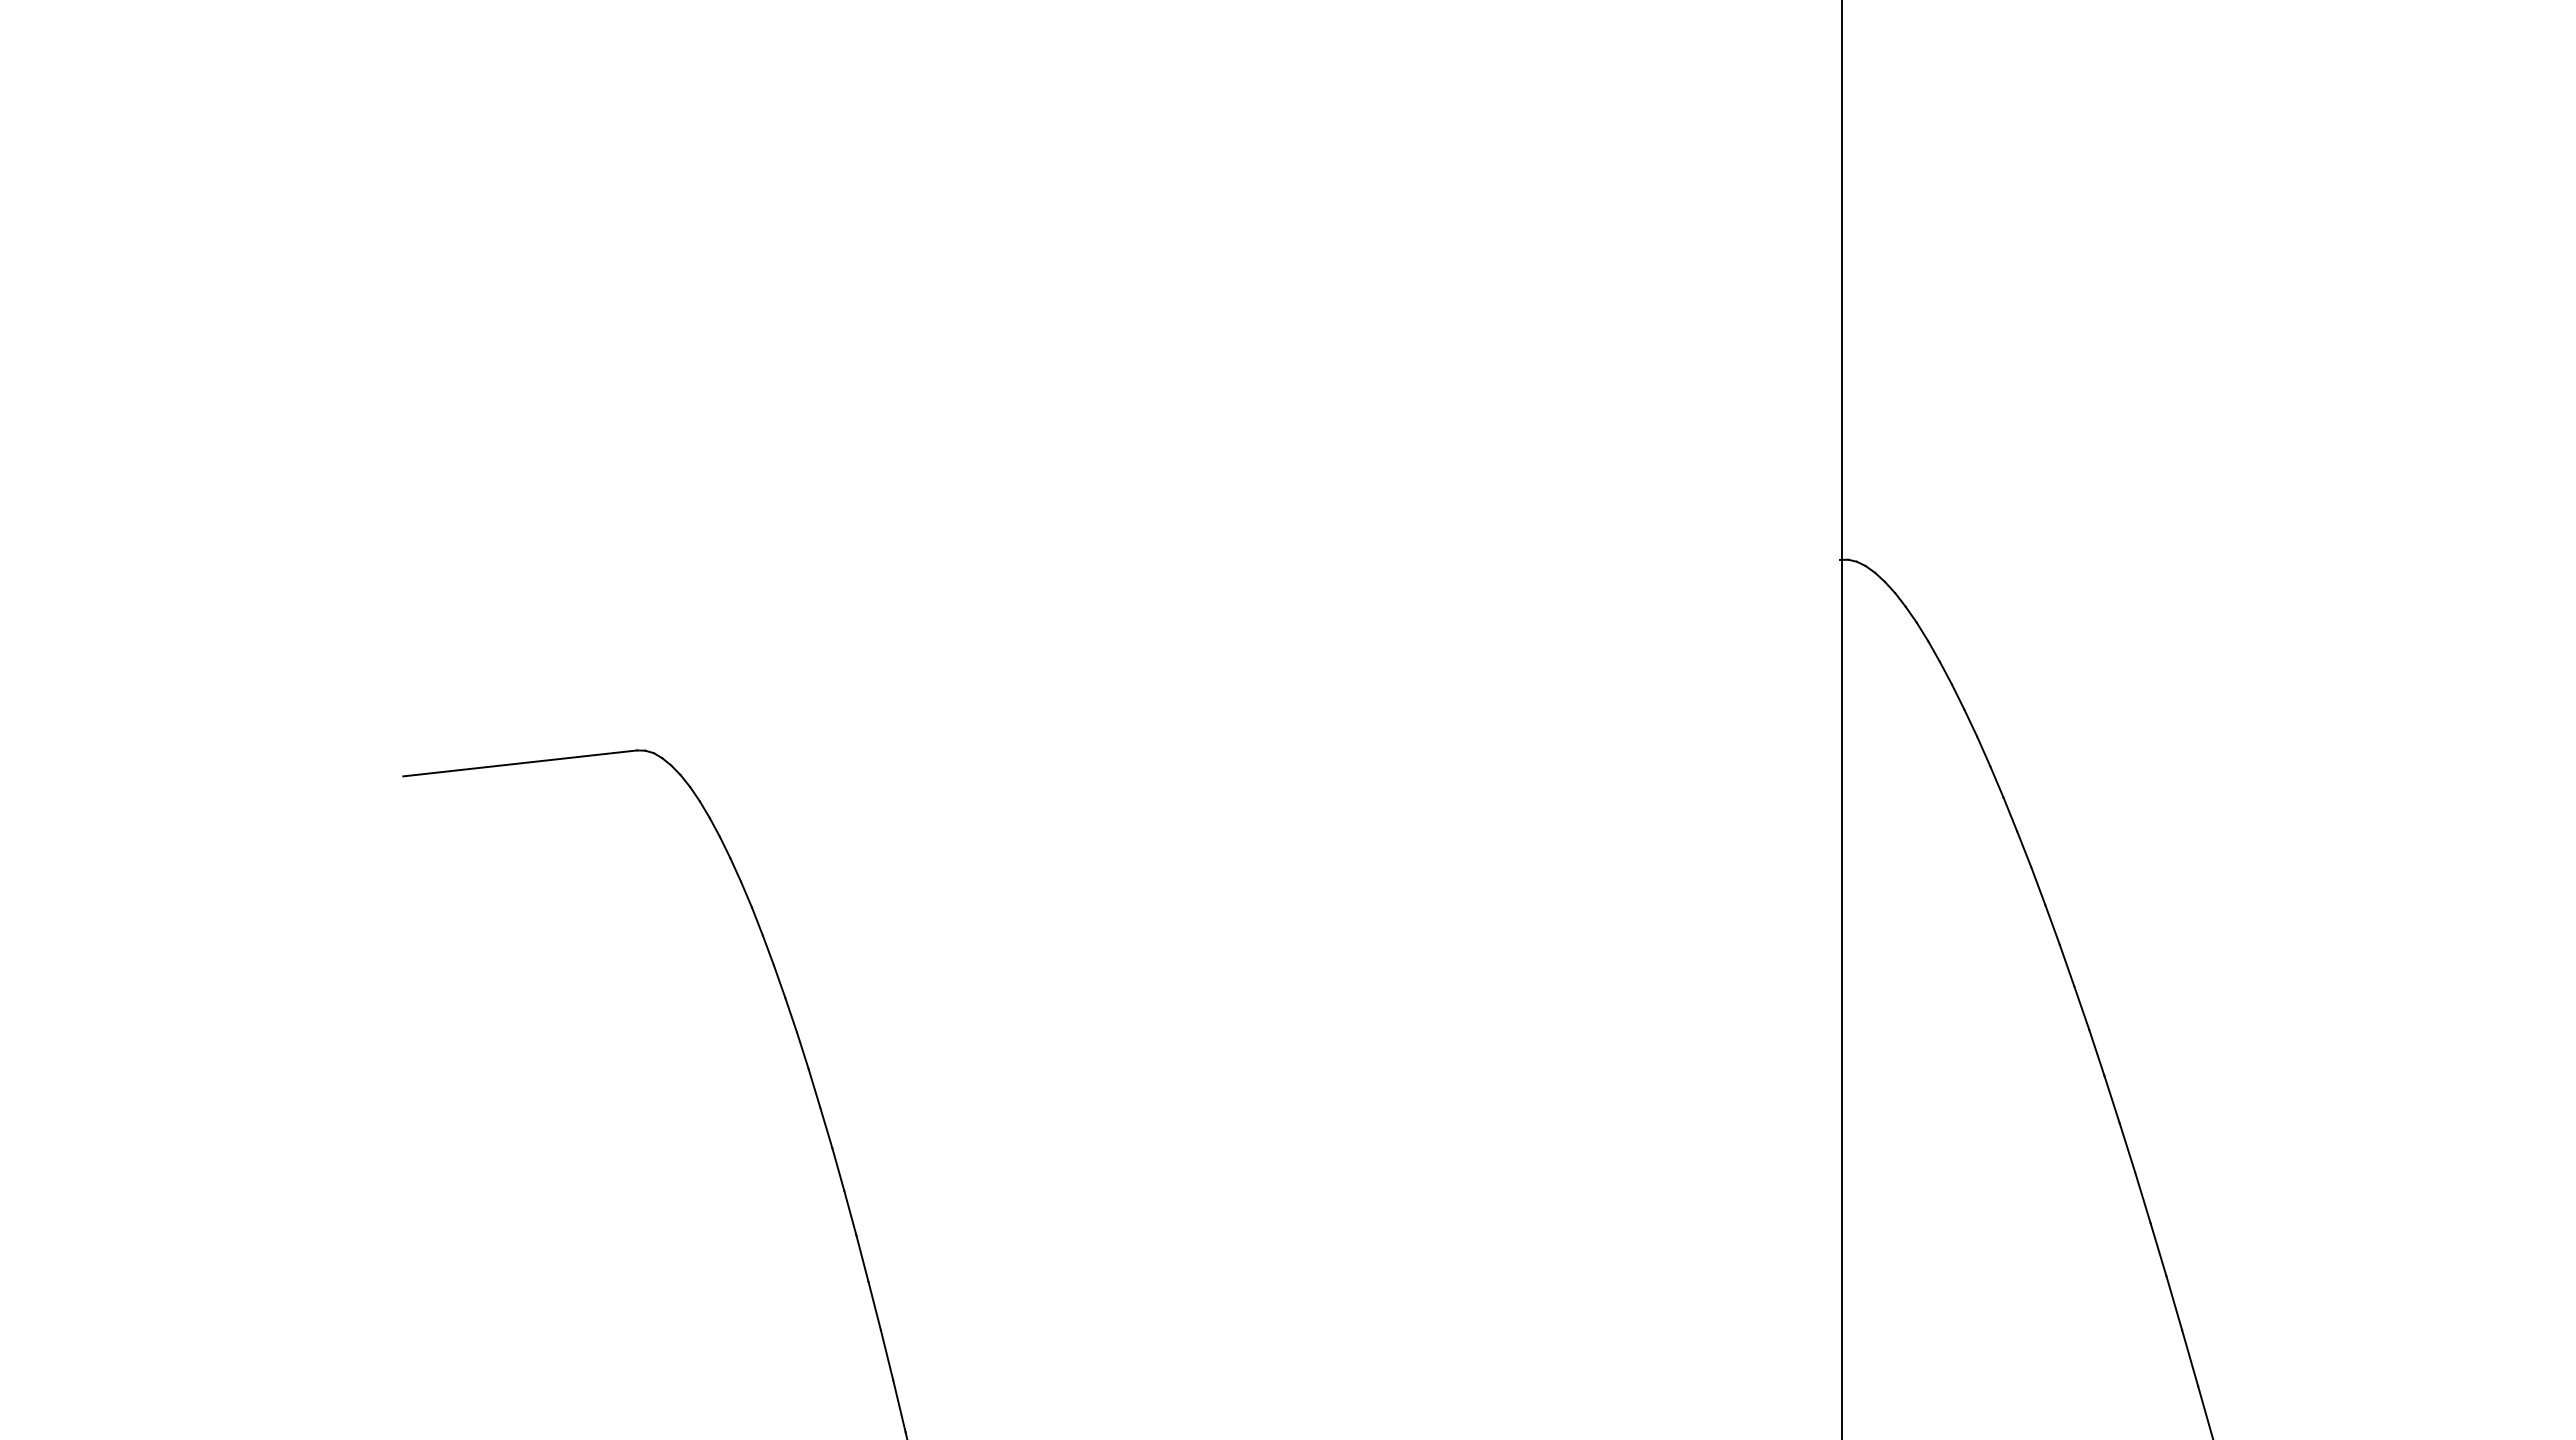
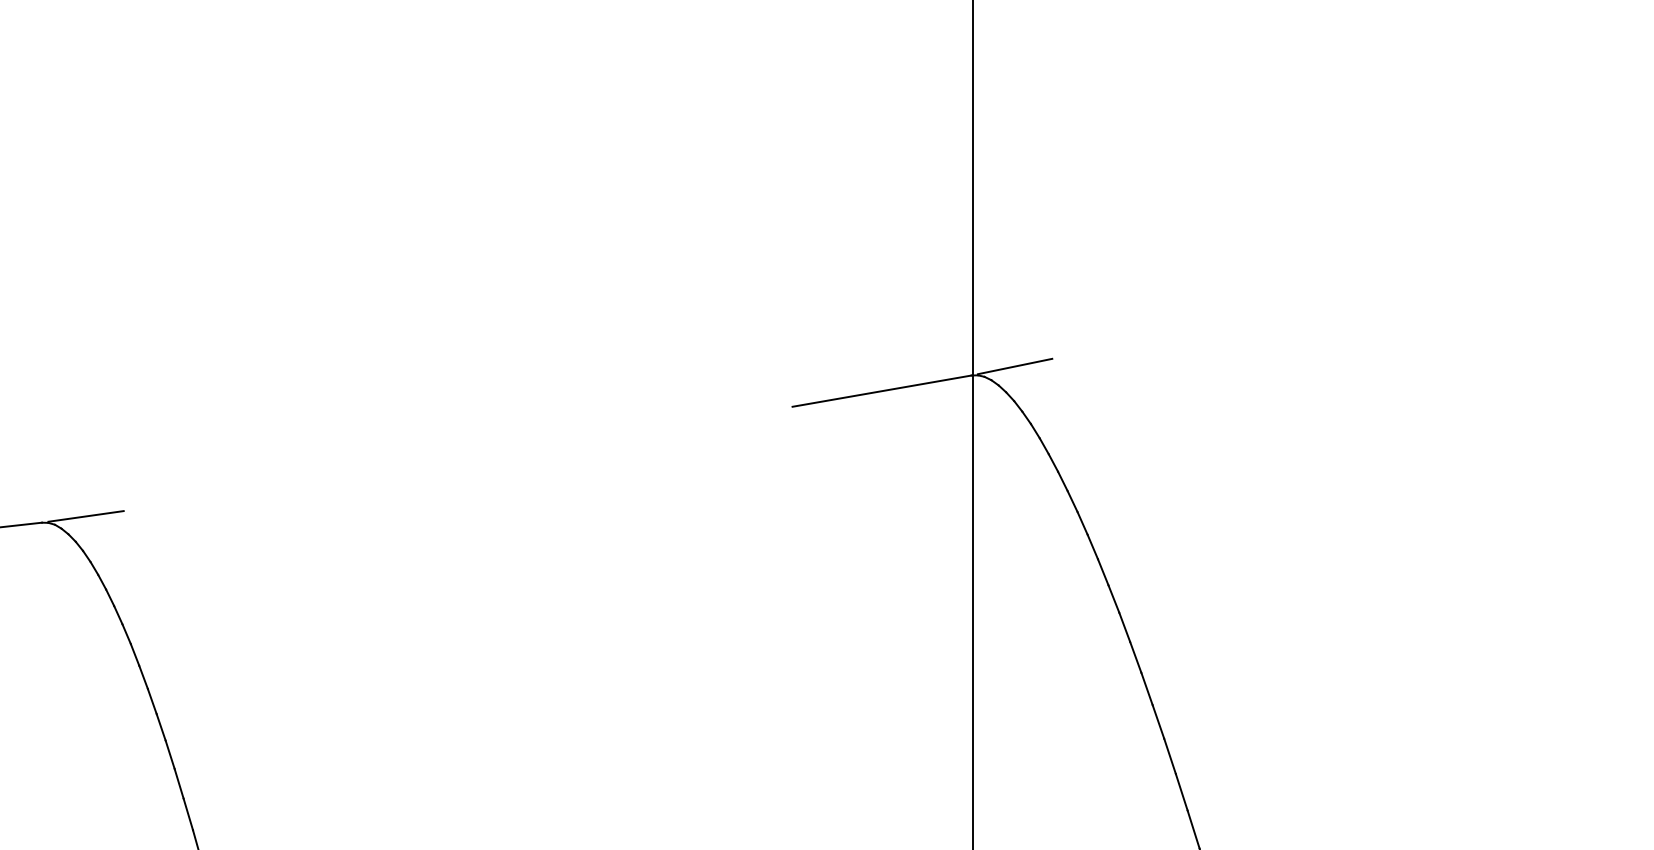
line: (1896, 548) -> (1015, 366), added
line: (1724, 579) -> (882, 390), added
line: (693, 742) -> (85, 516), added

